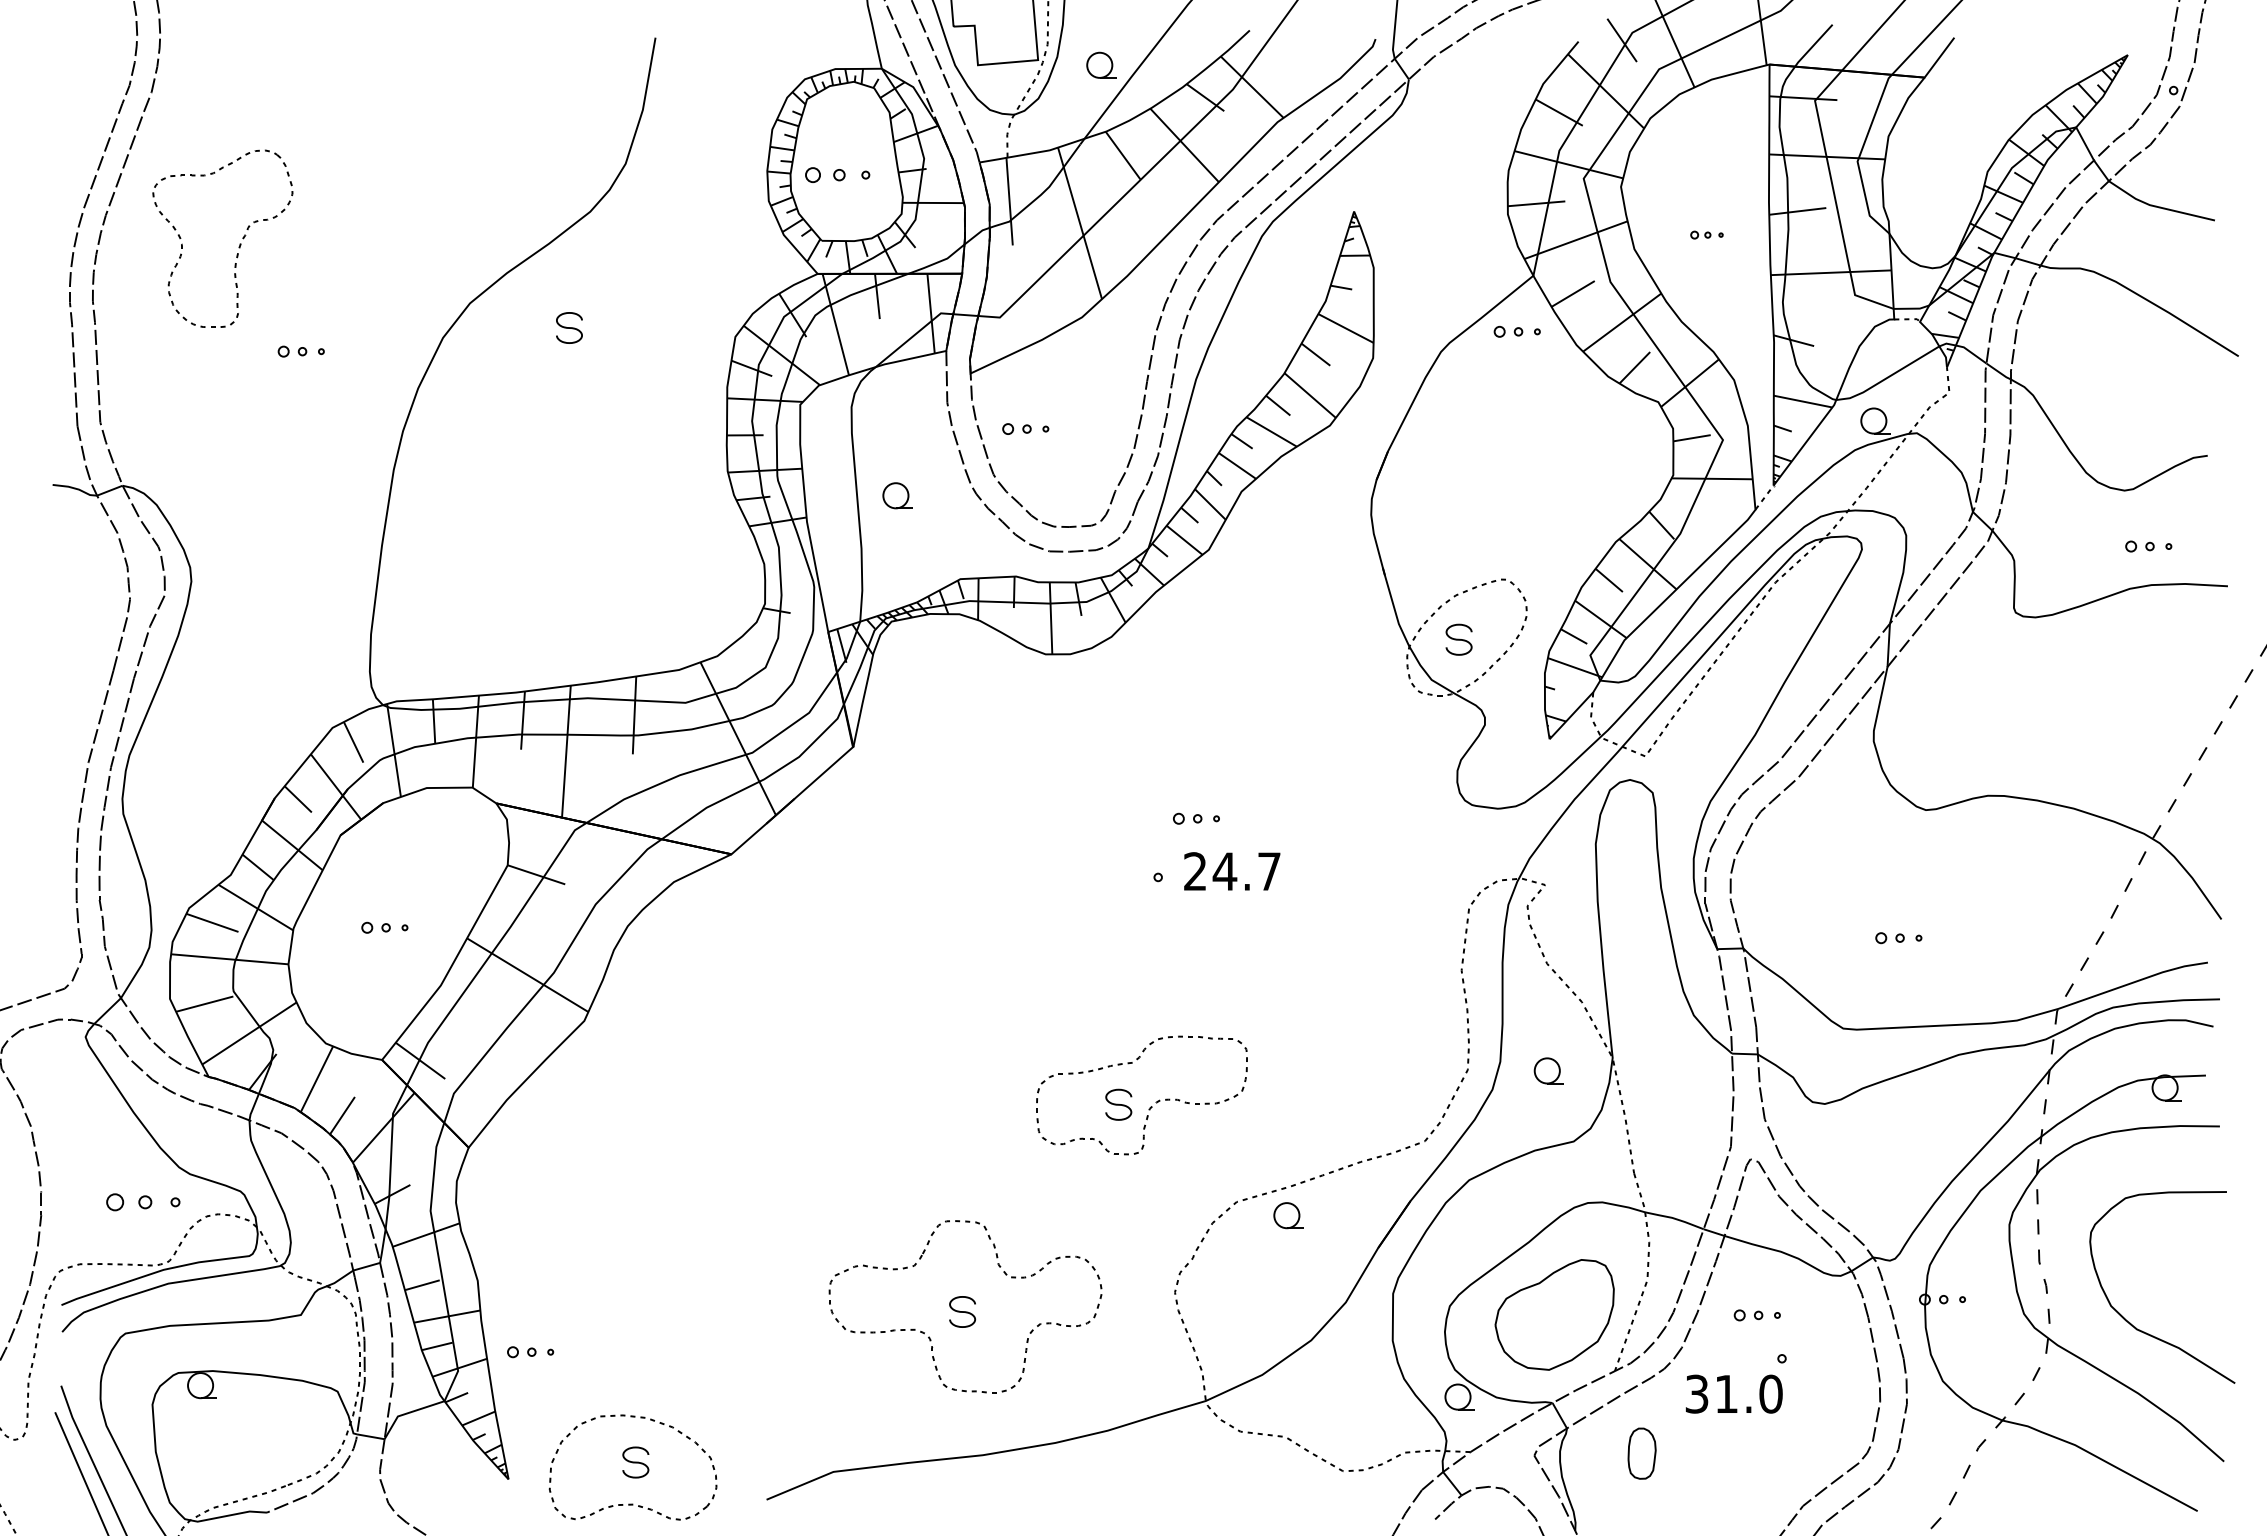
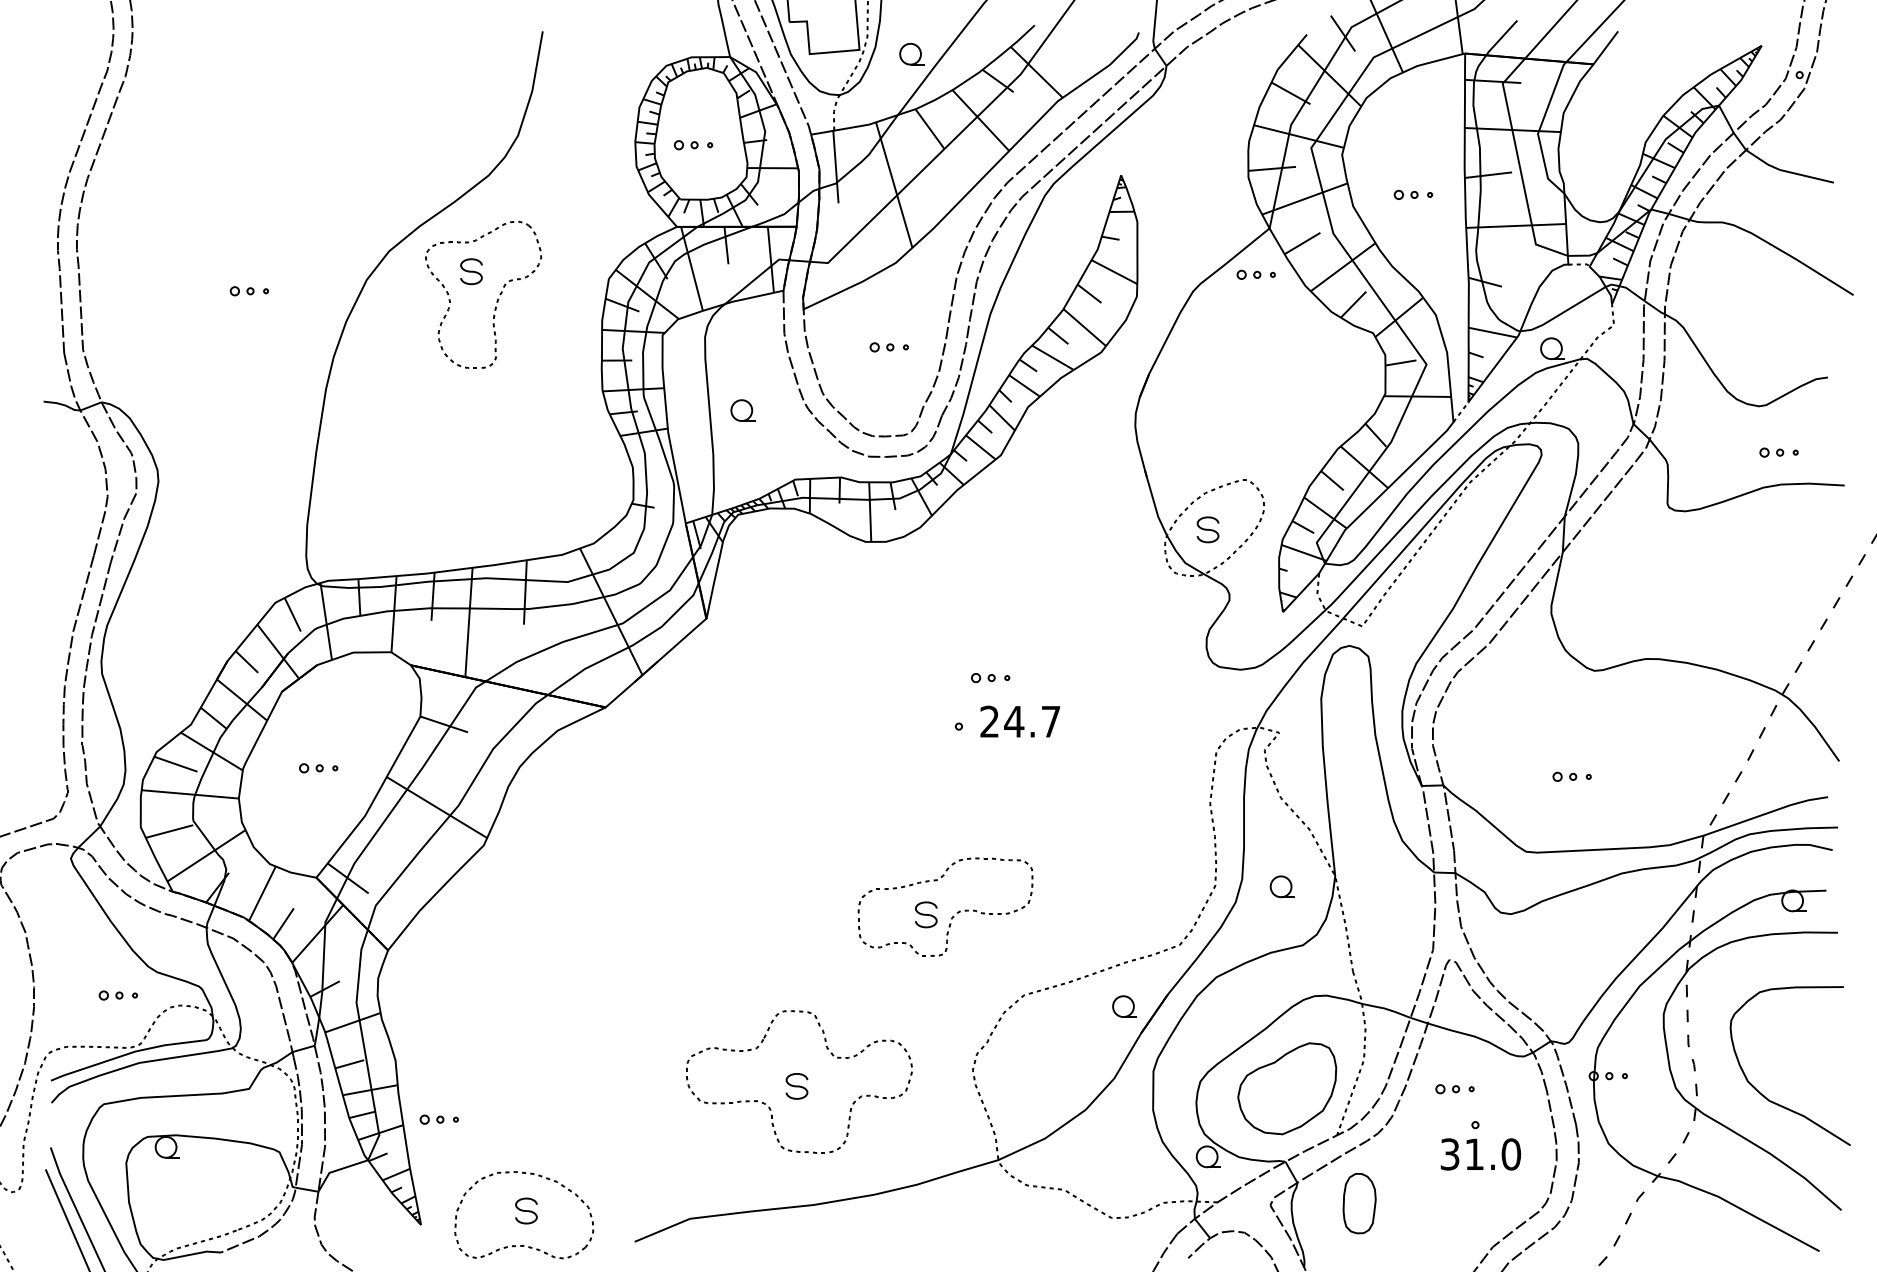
part: (837, 175) -> (693, 145), size x0.71
part: (1705, 234) -> (1412, 194), size x1.43
part: (238, 245) -> (496, 300), moved
part: (1024, 429) -> (888, 347), moved
part: (141, 1202) -> (117, 995), size x0.62
part: (1288, 1215) -> (1124, 1006), moved
text: (1733, 1394) -> (1480, 1154), moved
part: (1641, 1453) -> (1359, 1203), size x1.43

